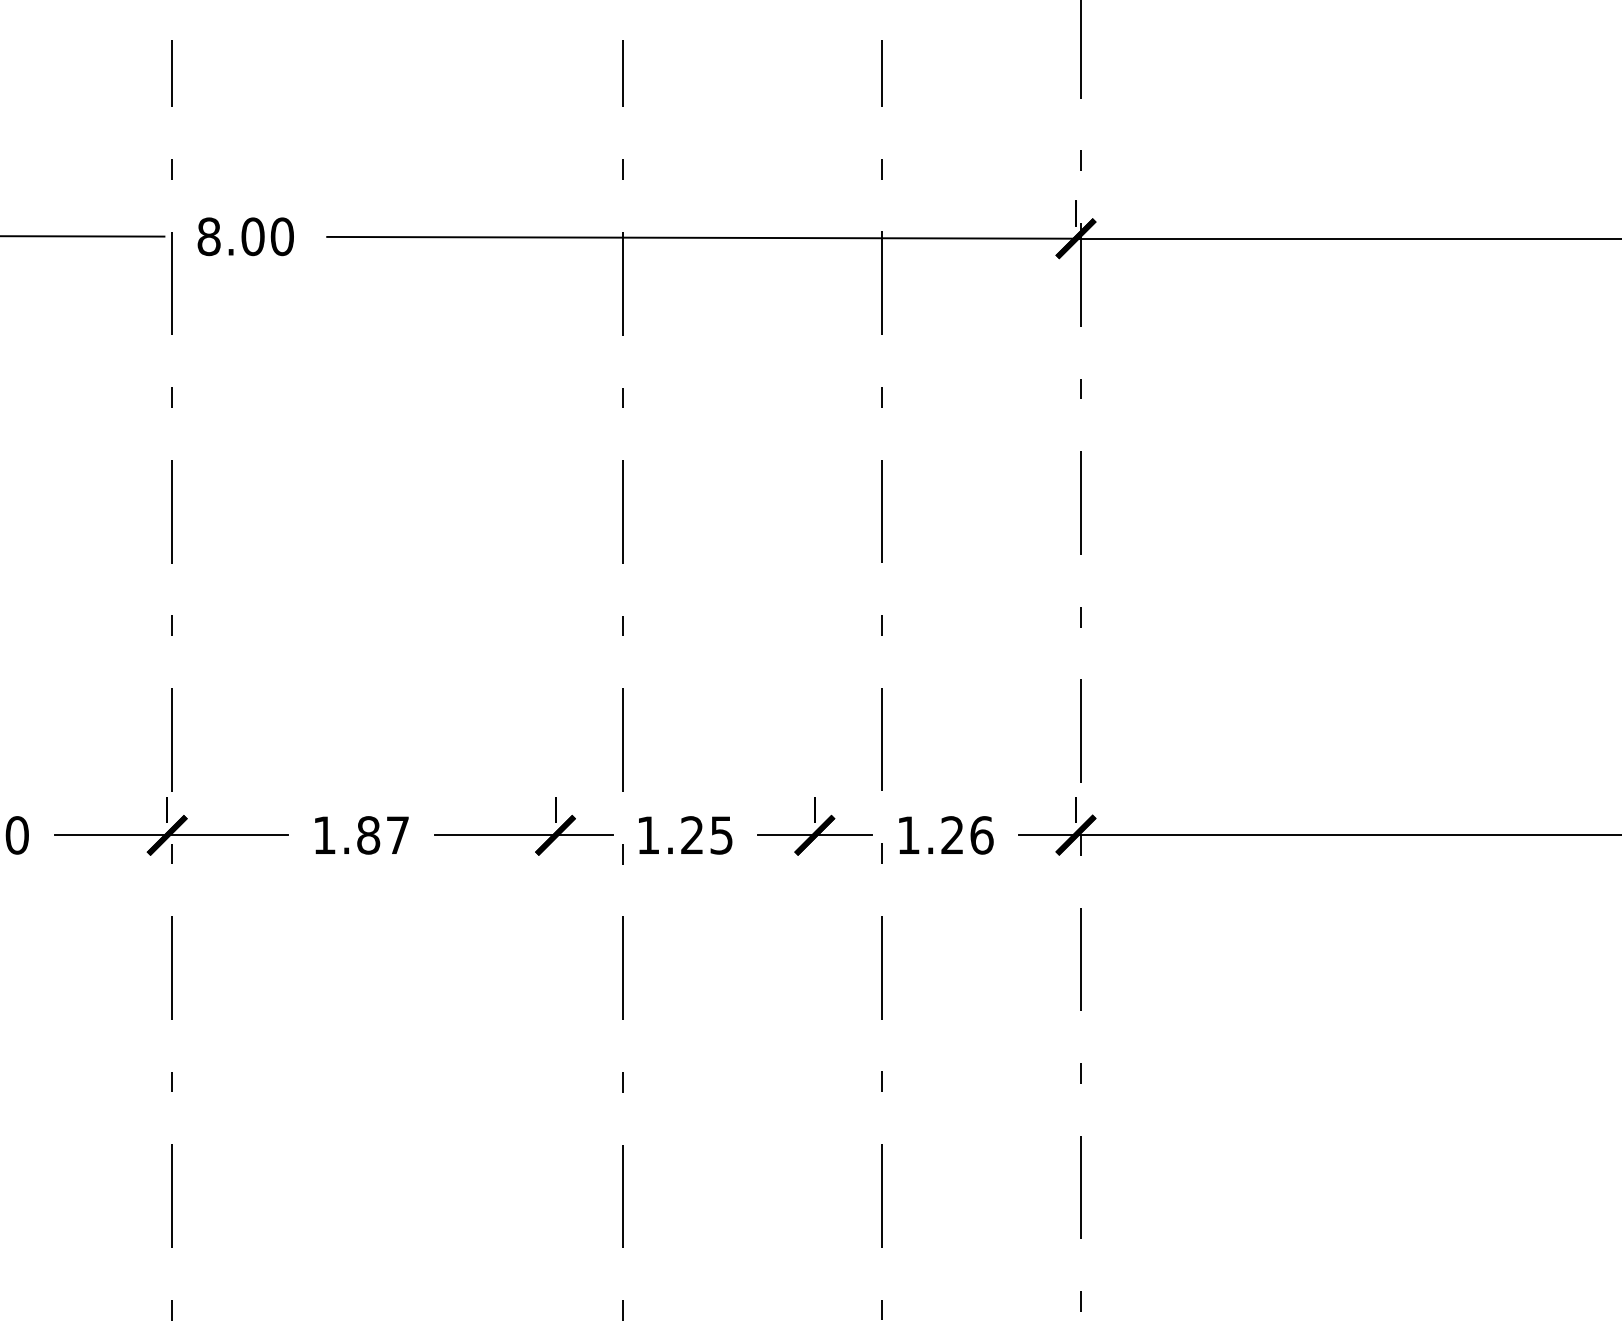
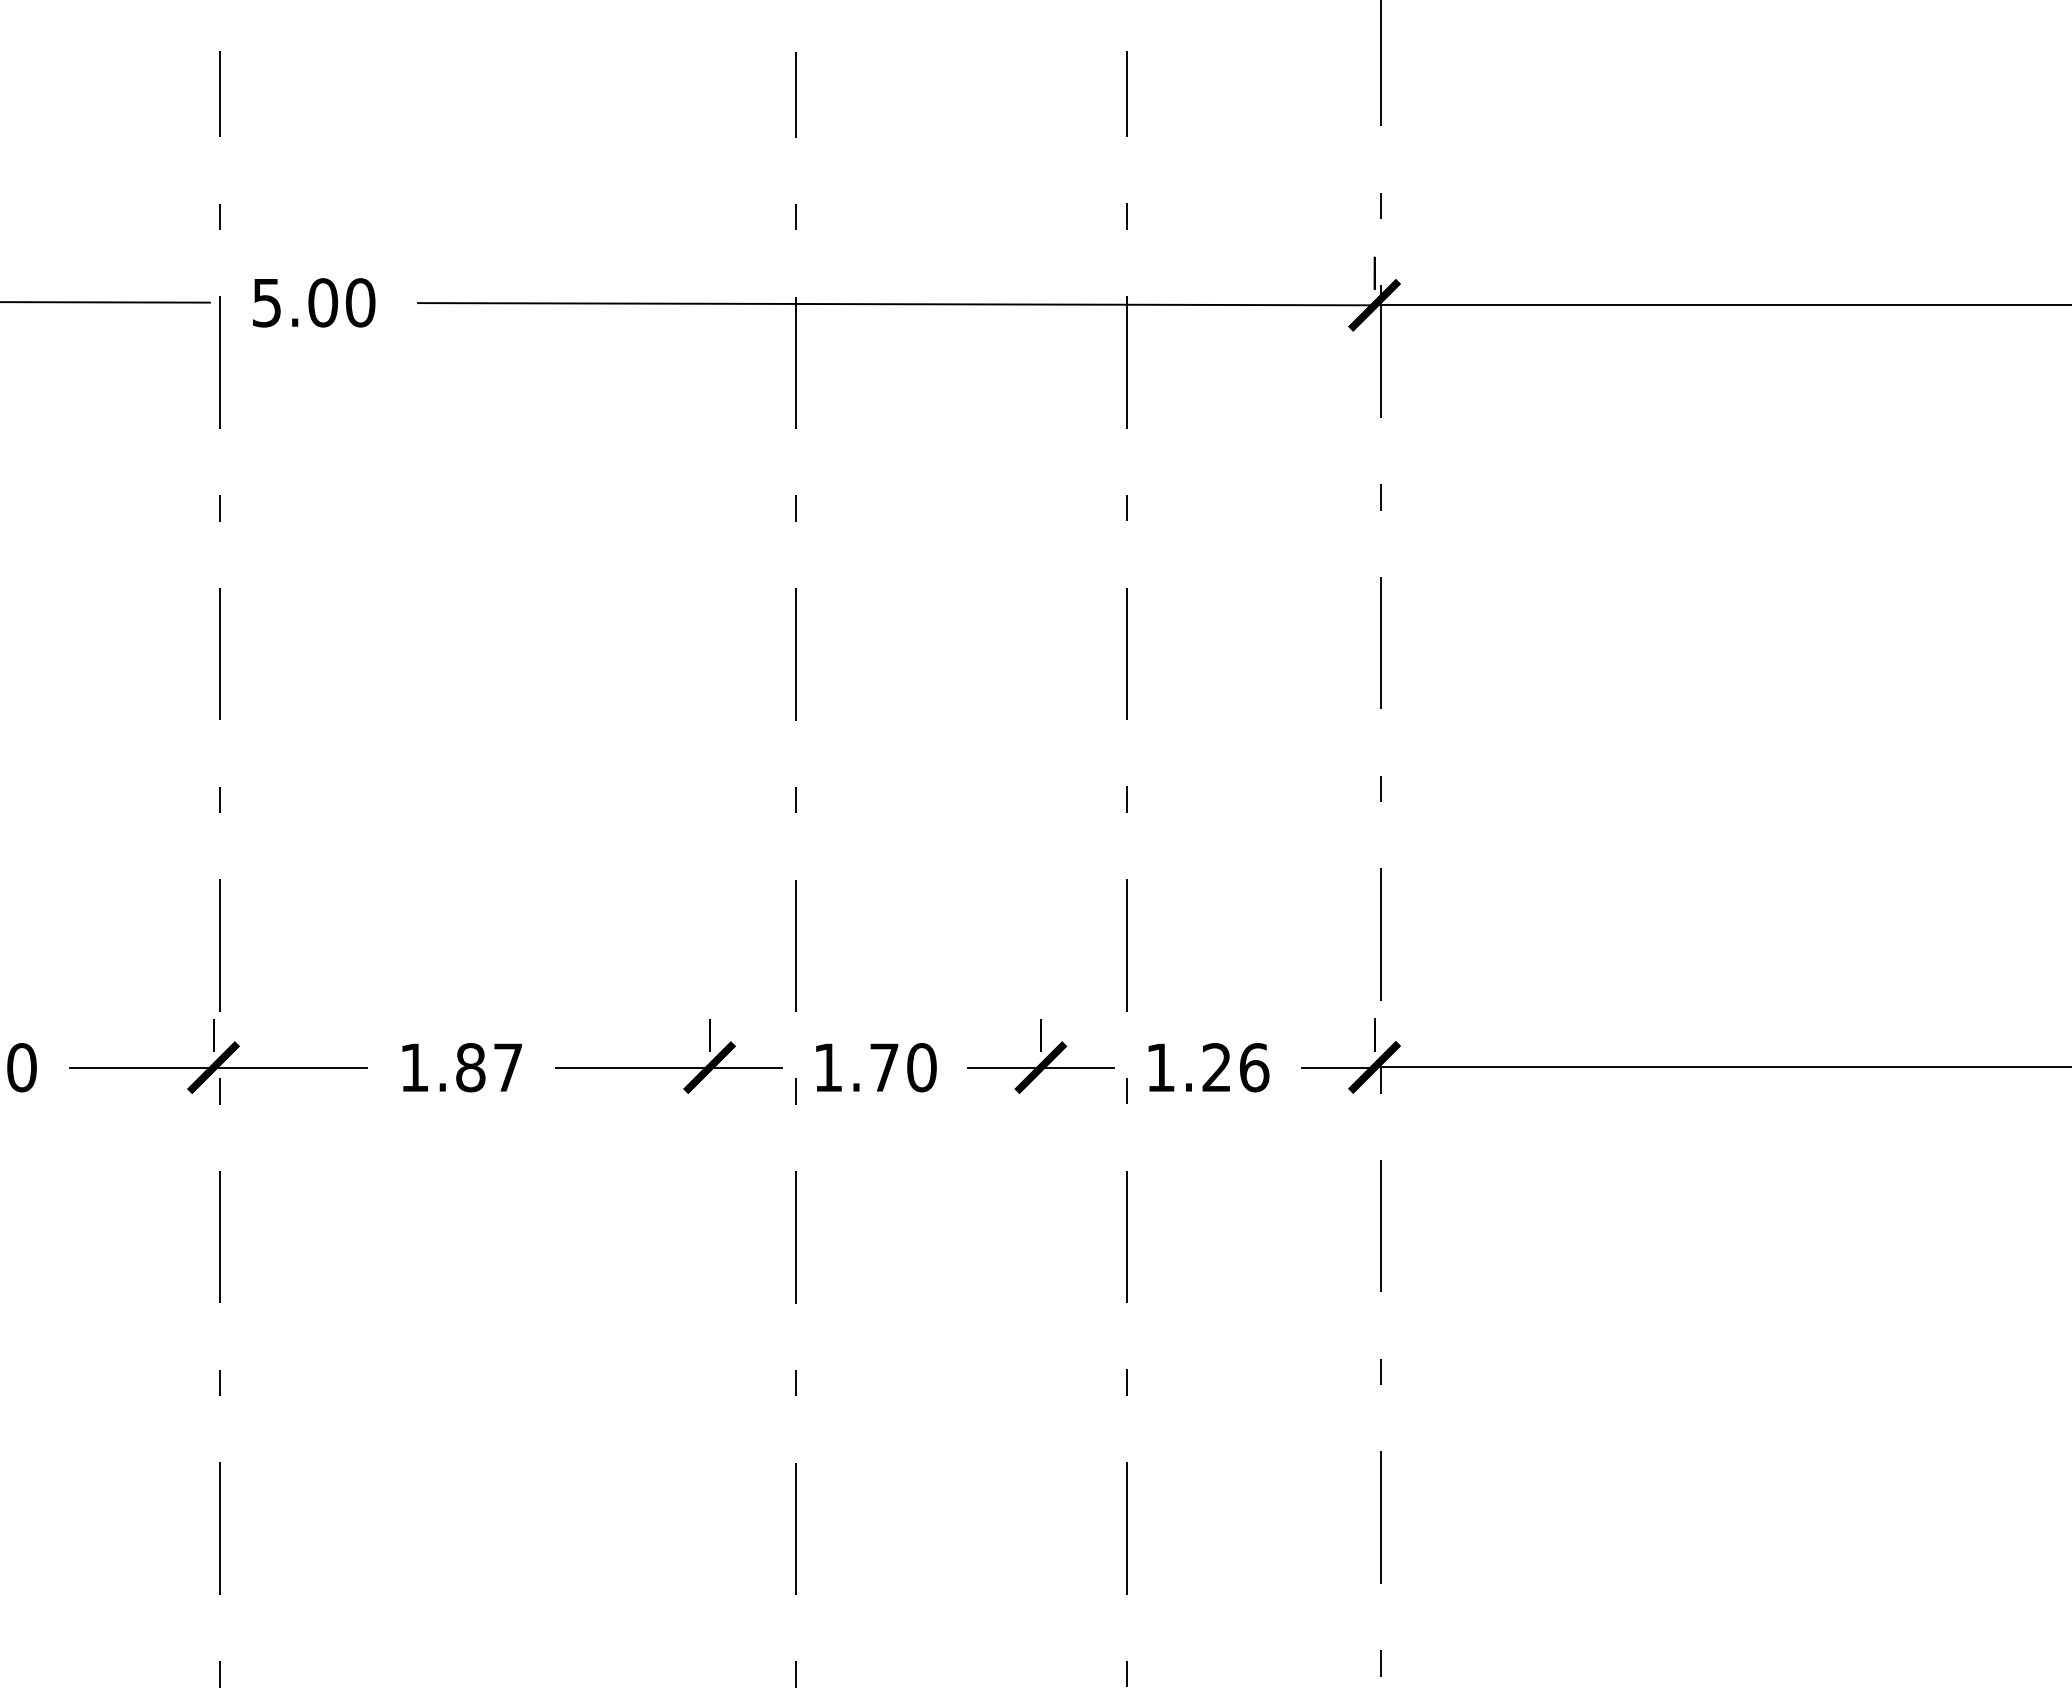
text: (208, 236) -> (266, 302), 8.00 -> 5.00
text: (707, 835) -> (903, 1067), 1.25 -> 1.70

